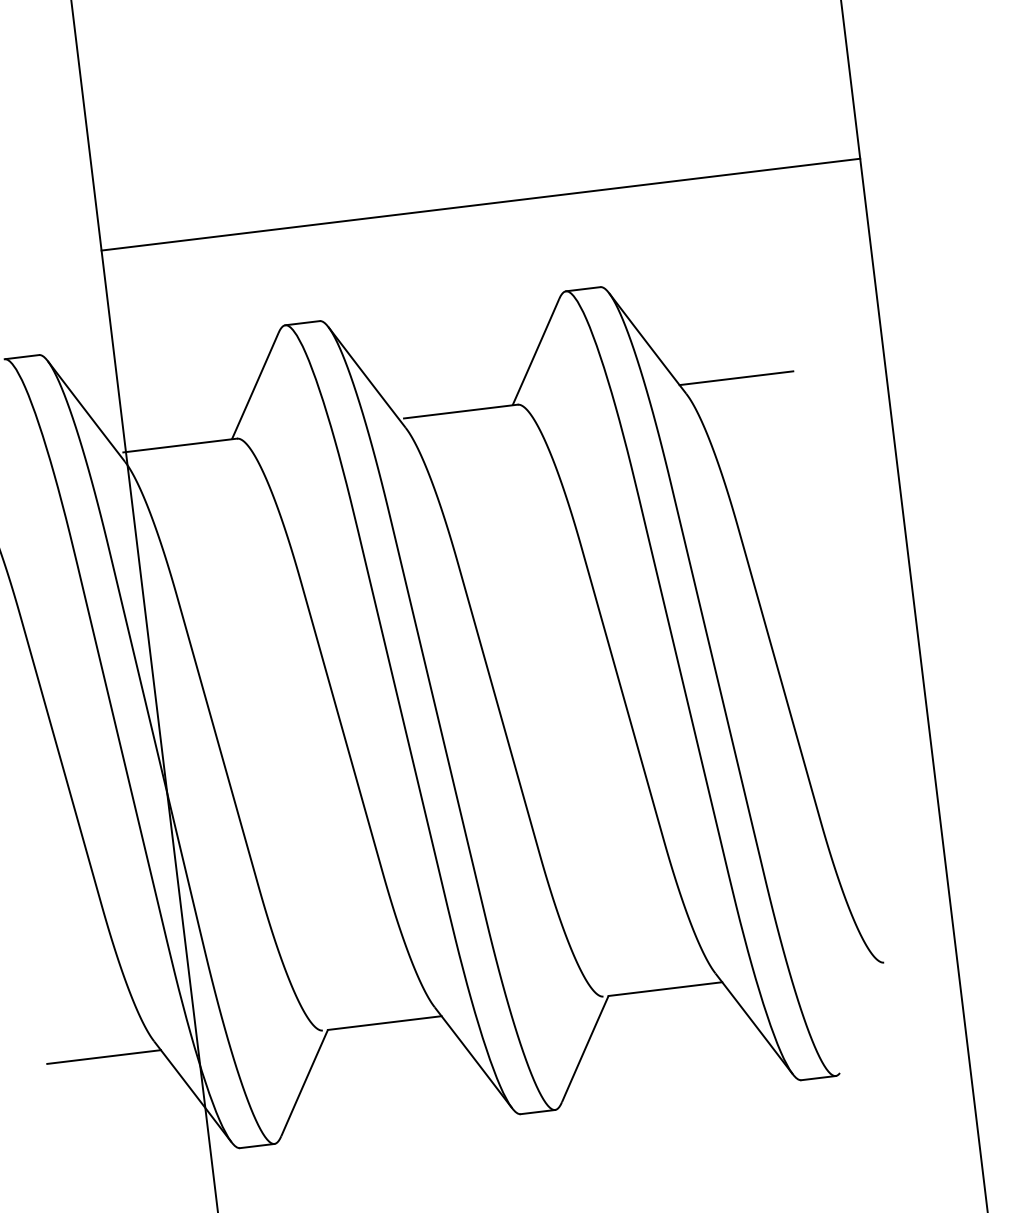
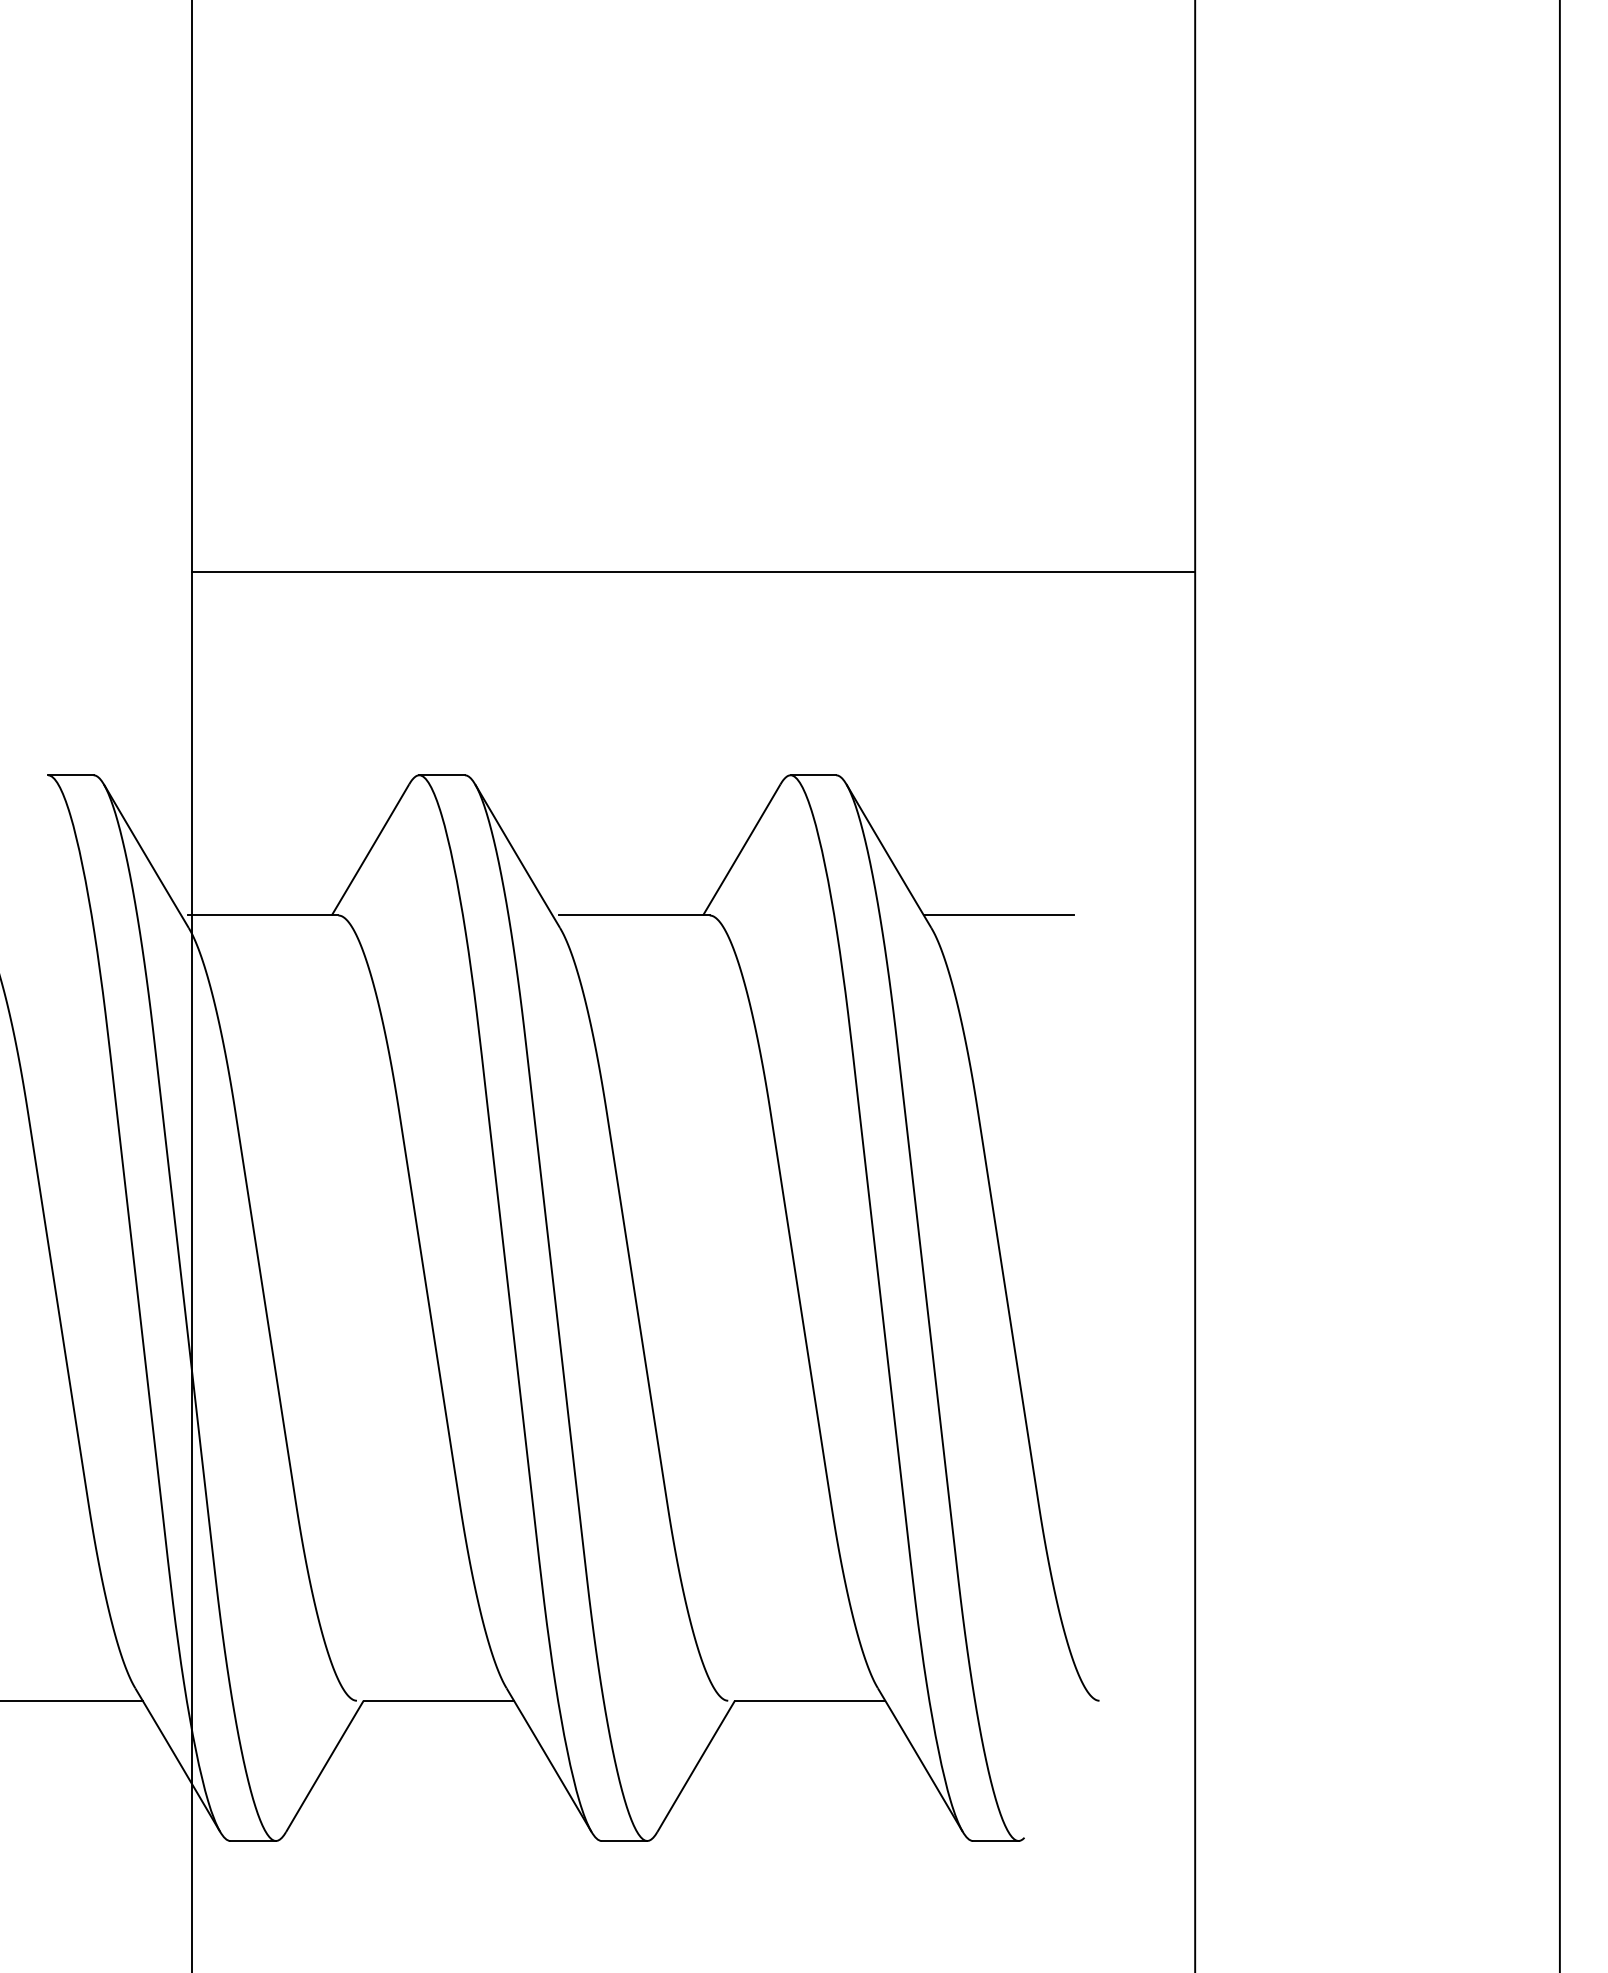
line: (480, 204) -> (693, 571), moved

